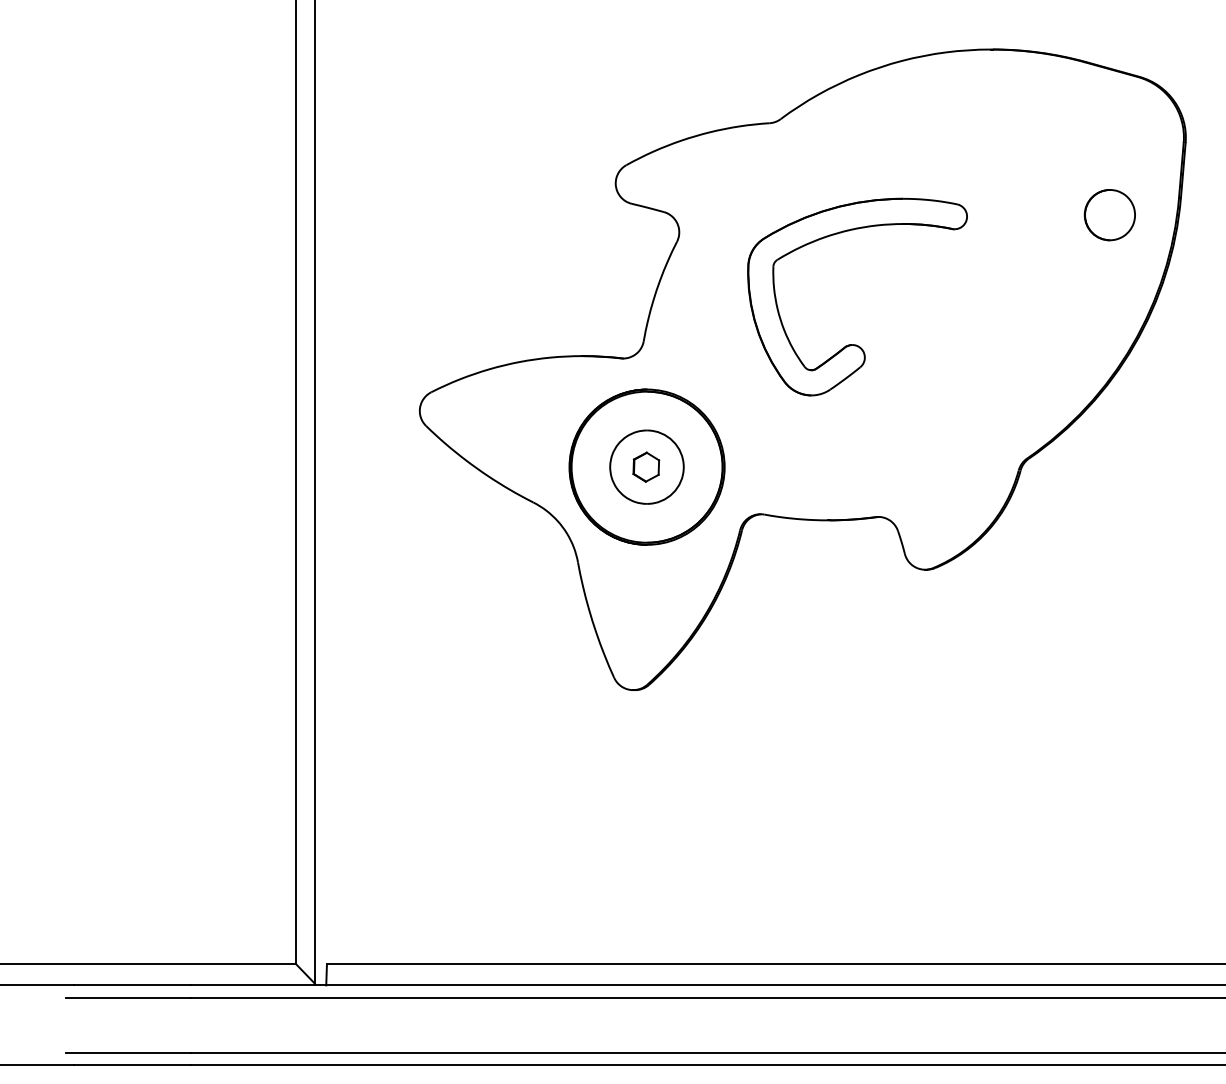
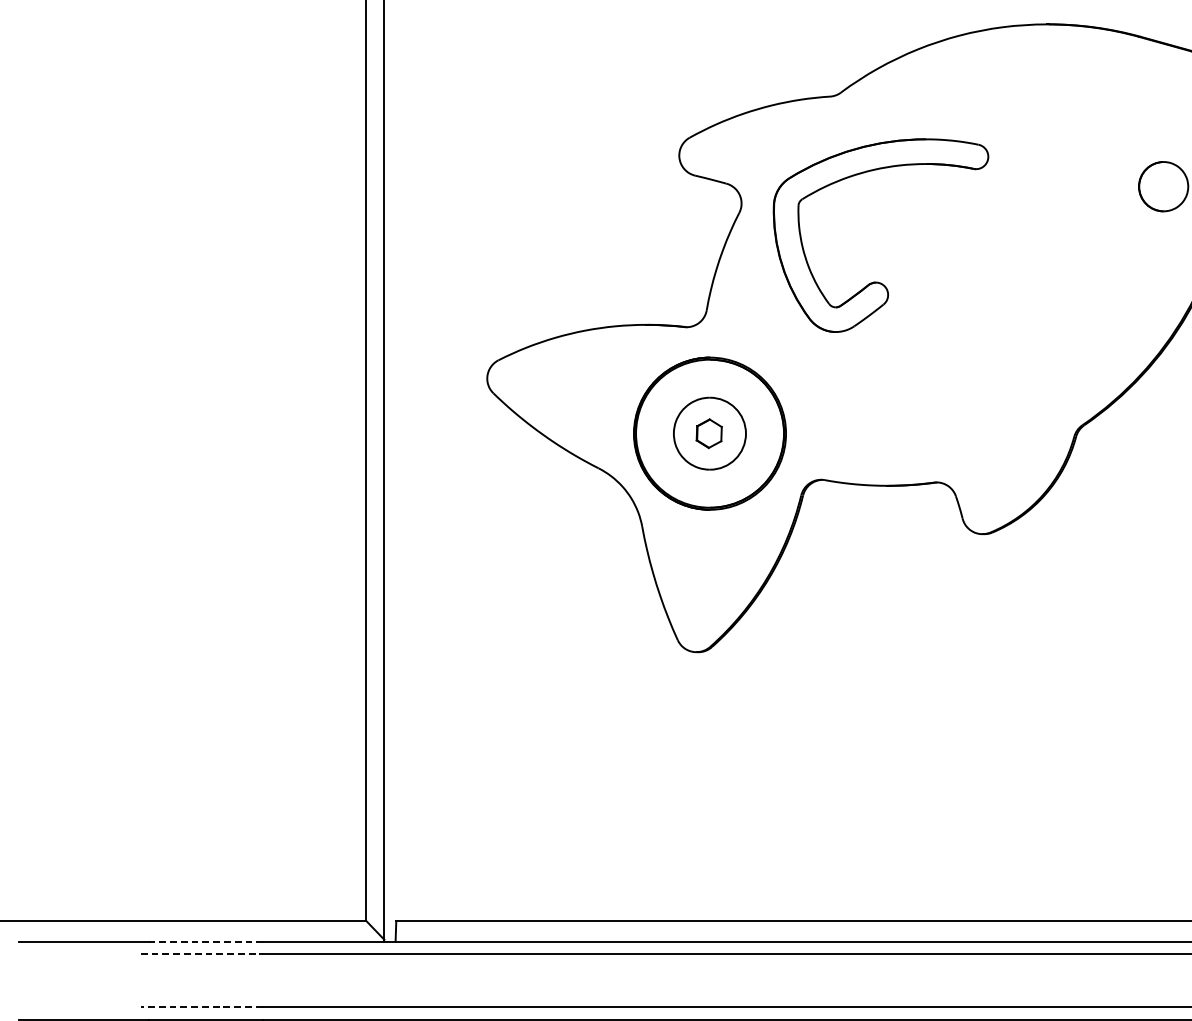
part: (856, 344) -> (879, 282), moved
line: (132, 985) -> (205, 941), solid -> dashed
line: (128, 998) -> (201, 954), solid -> dashed
line: (127, 1052) -> (200, 1007), solid -> dashed

